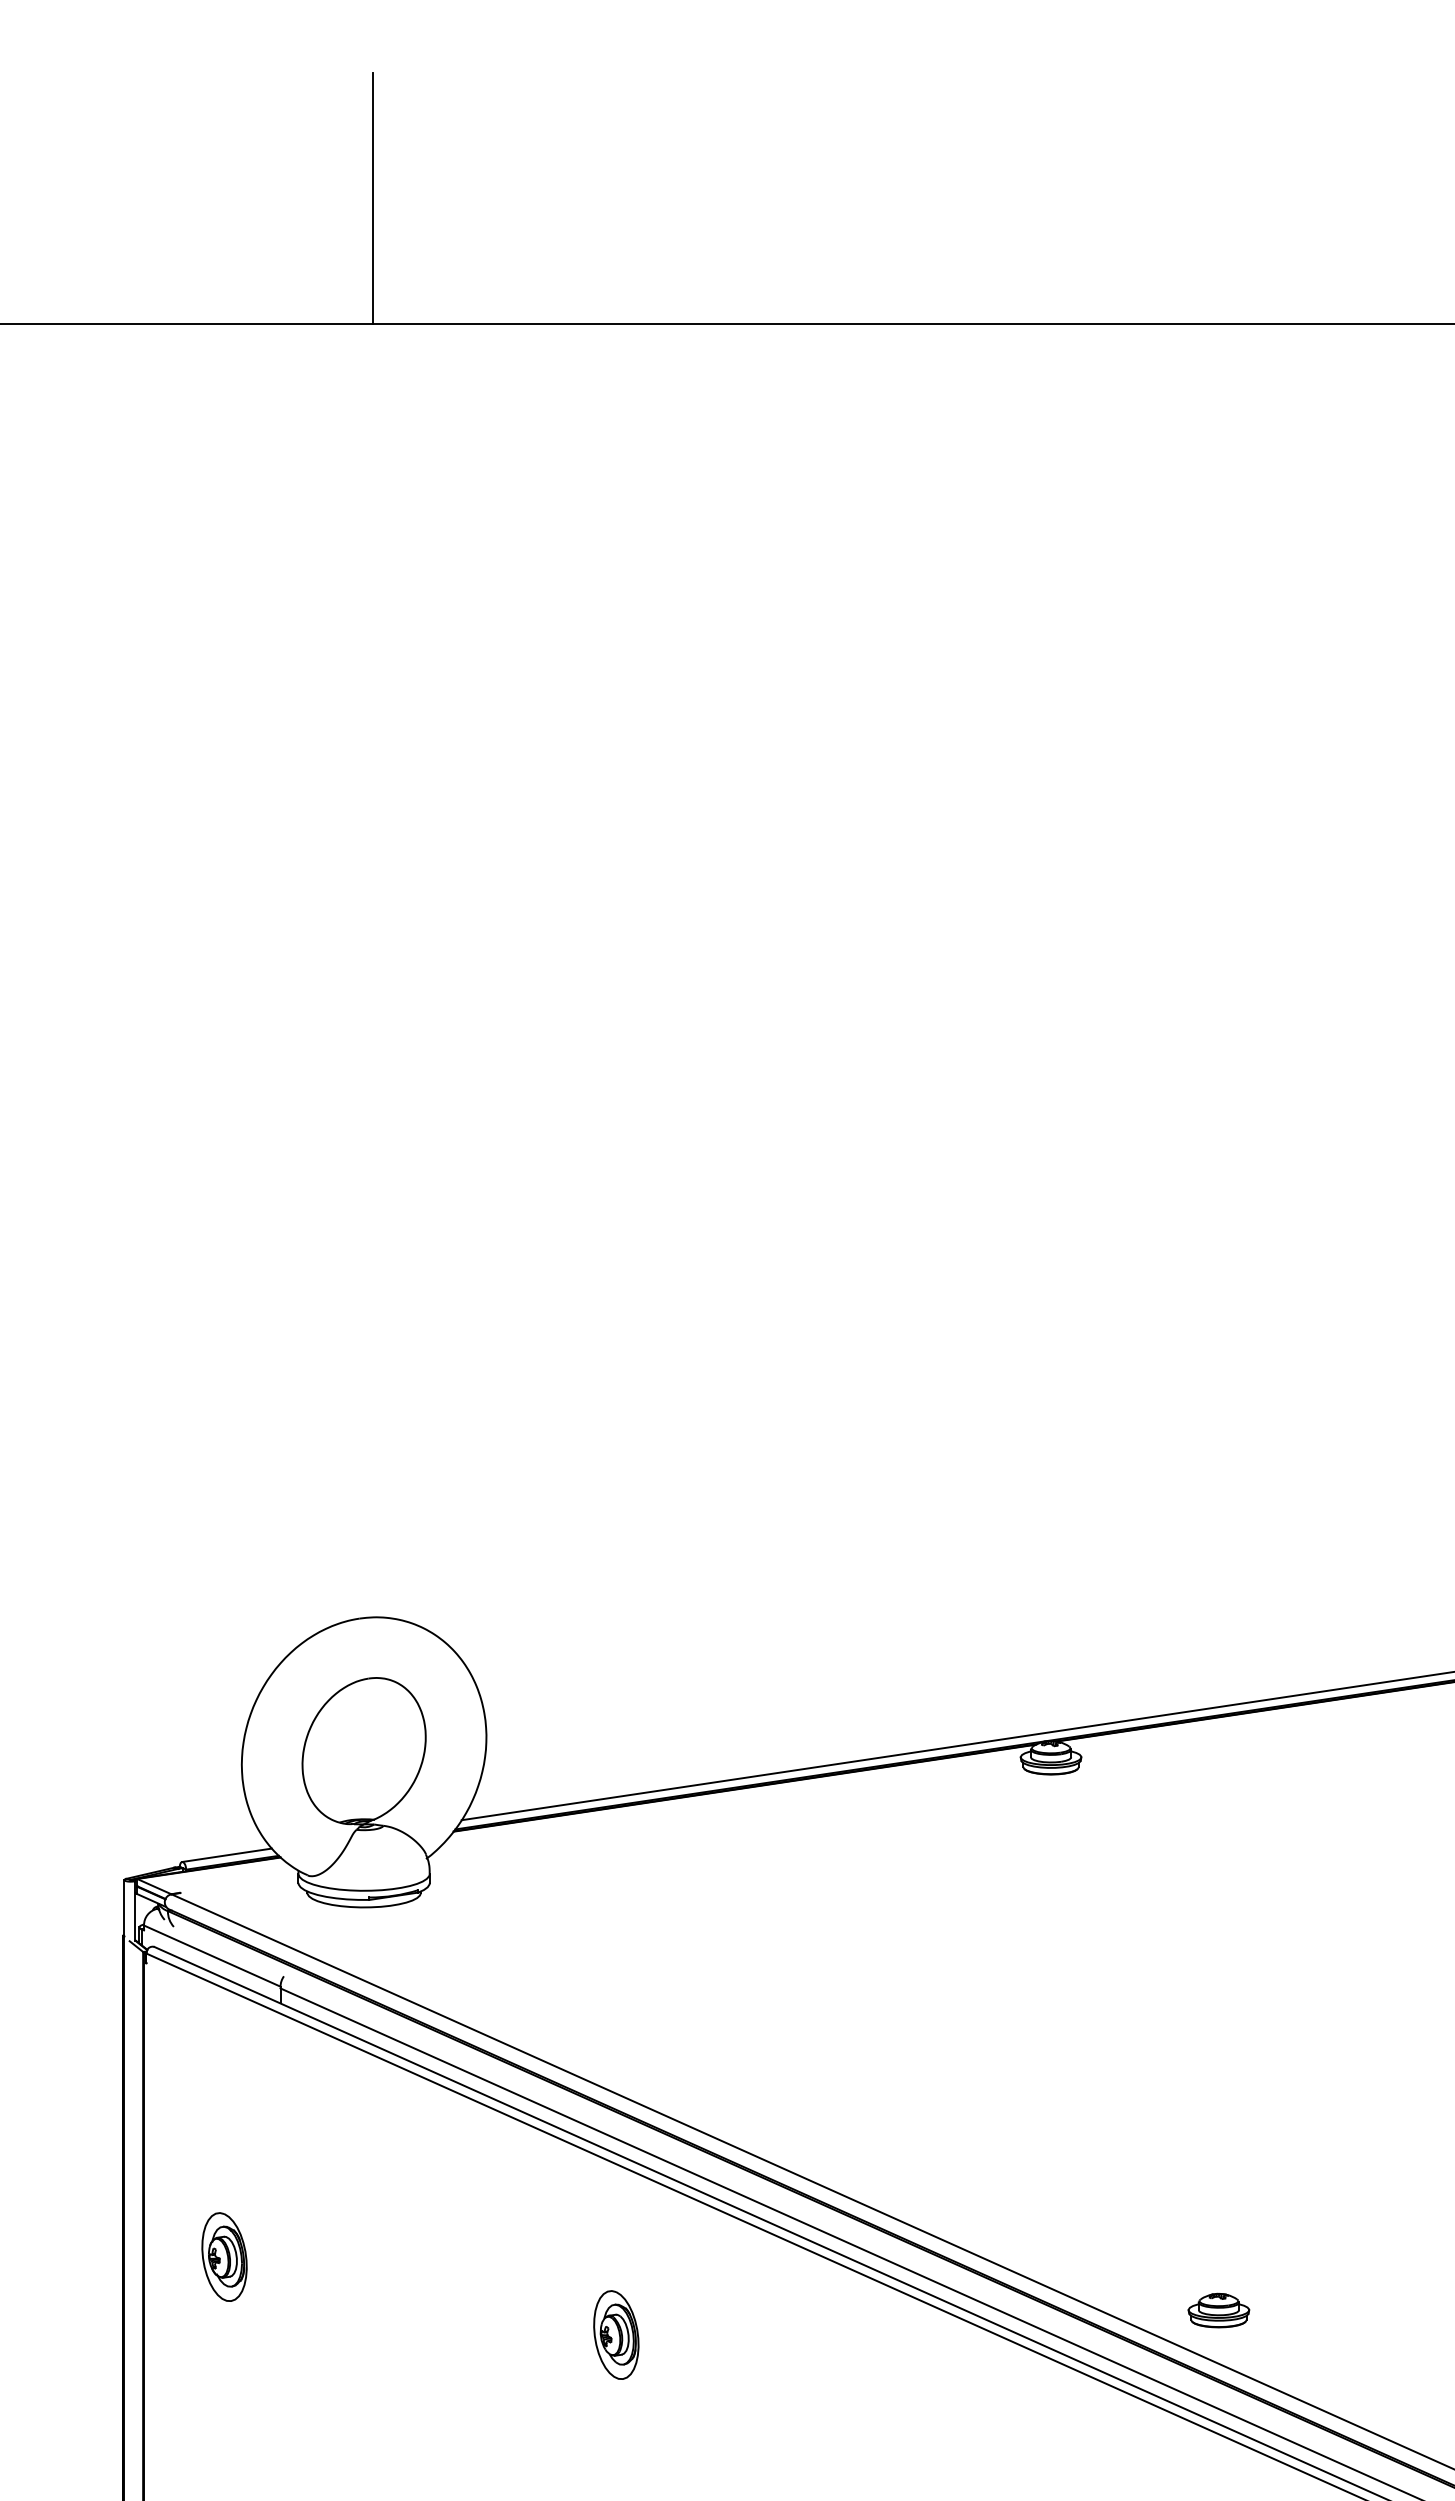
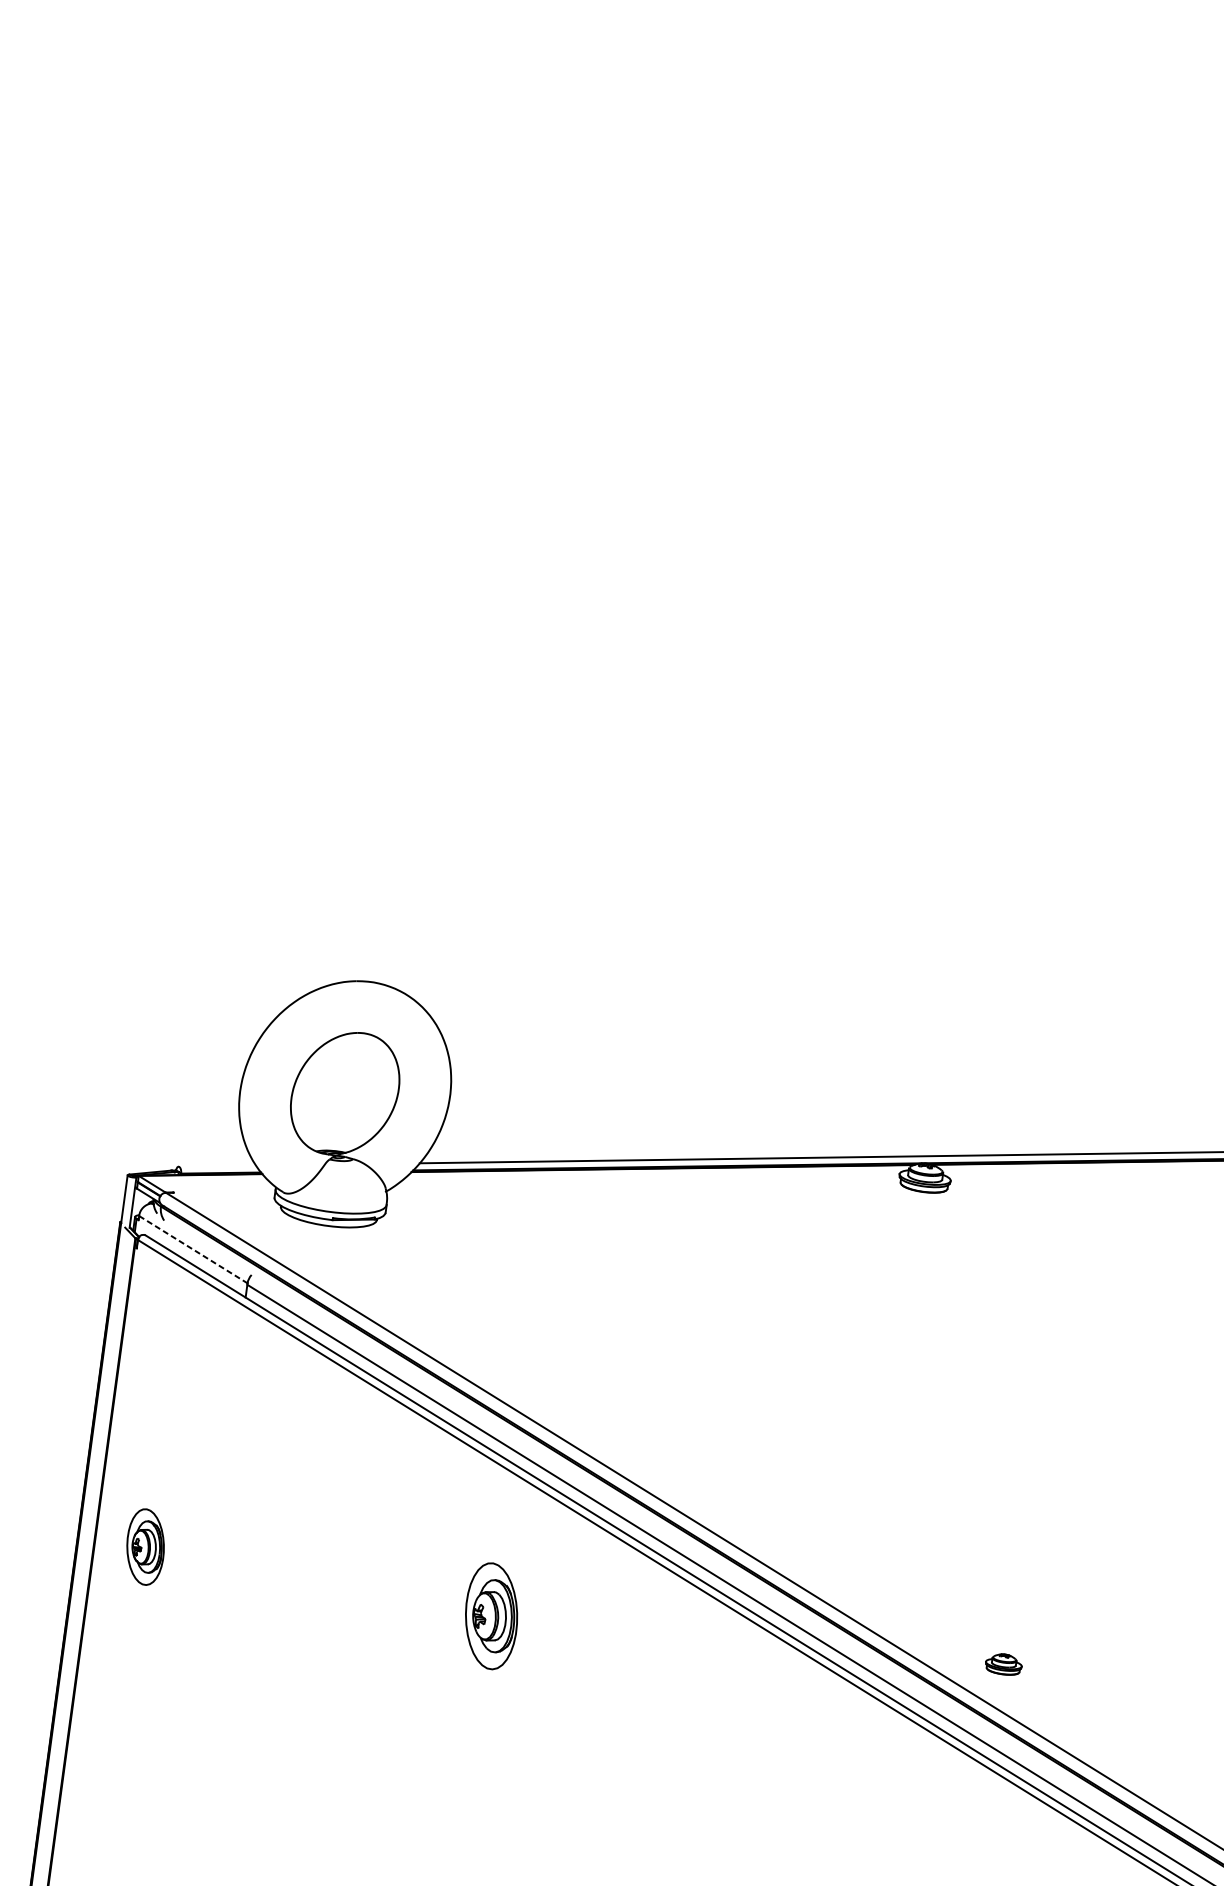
line: (226, 1855) -> (216, 1166), removed
line: (212, 1956) -> (193, 1250), solid -> dashed
part: (224, 2256) -> (145, 1546), moved
part: (1218, 2310) -> (1003, 1664), size x0.7
part: (616, 2334) -> (491, 1615), size x1.4

